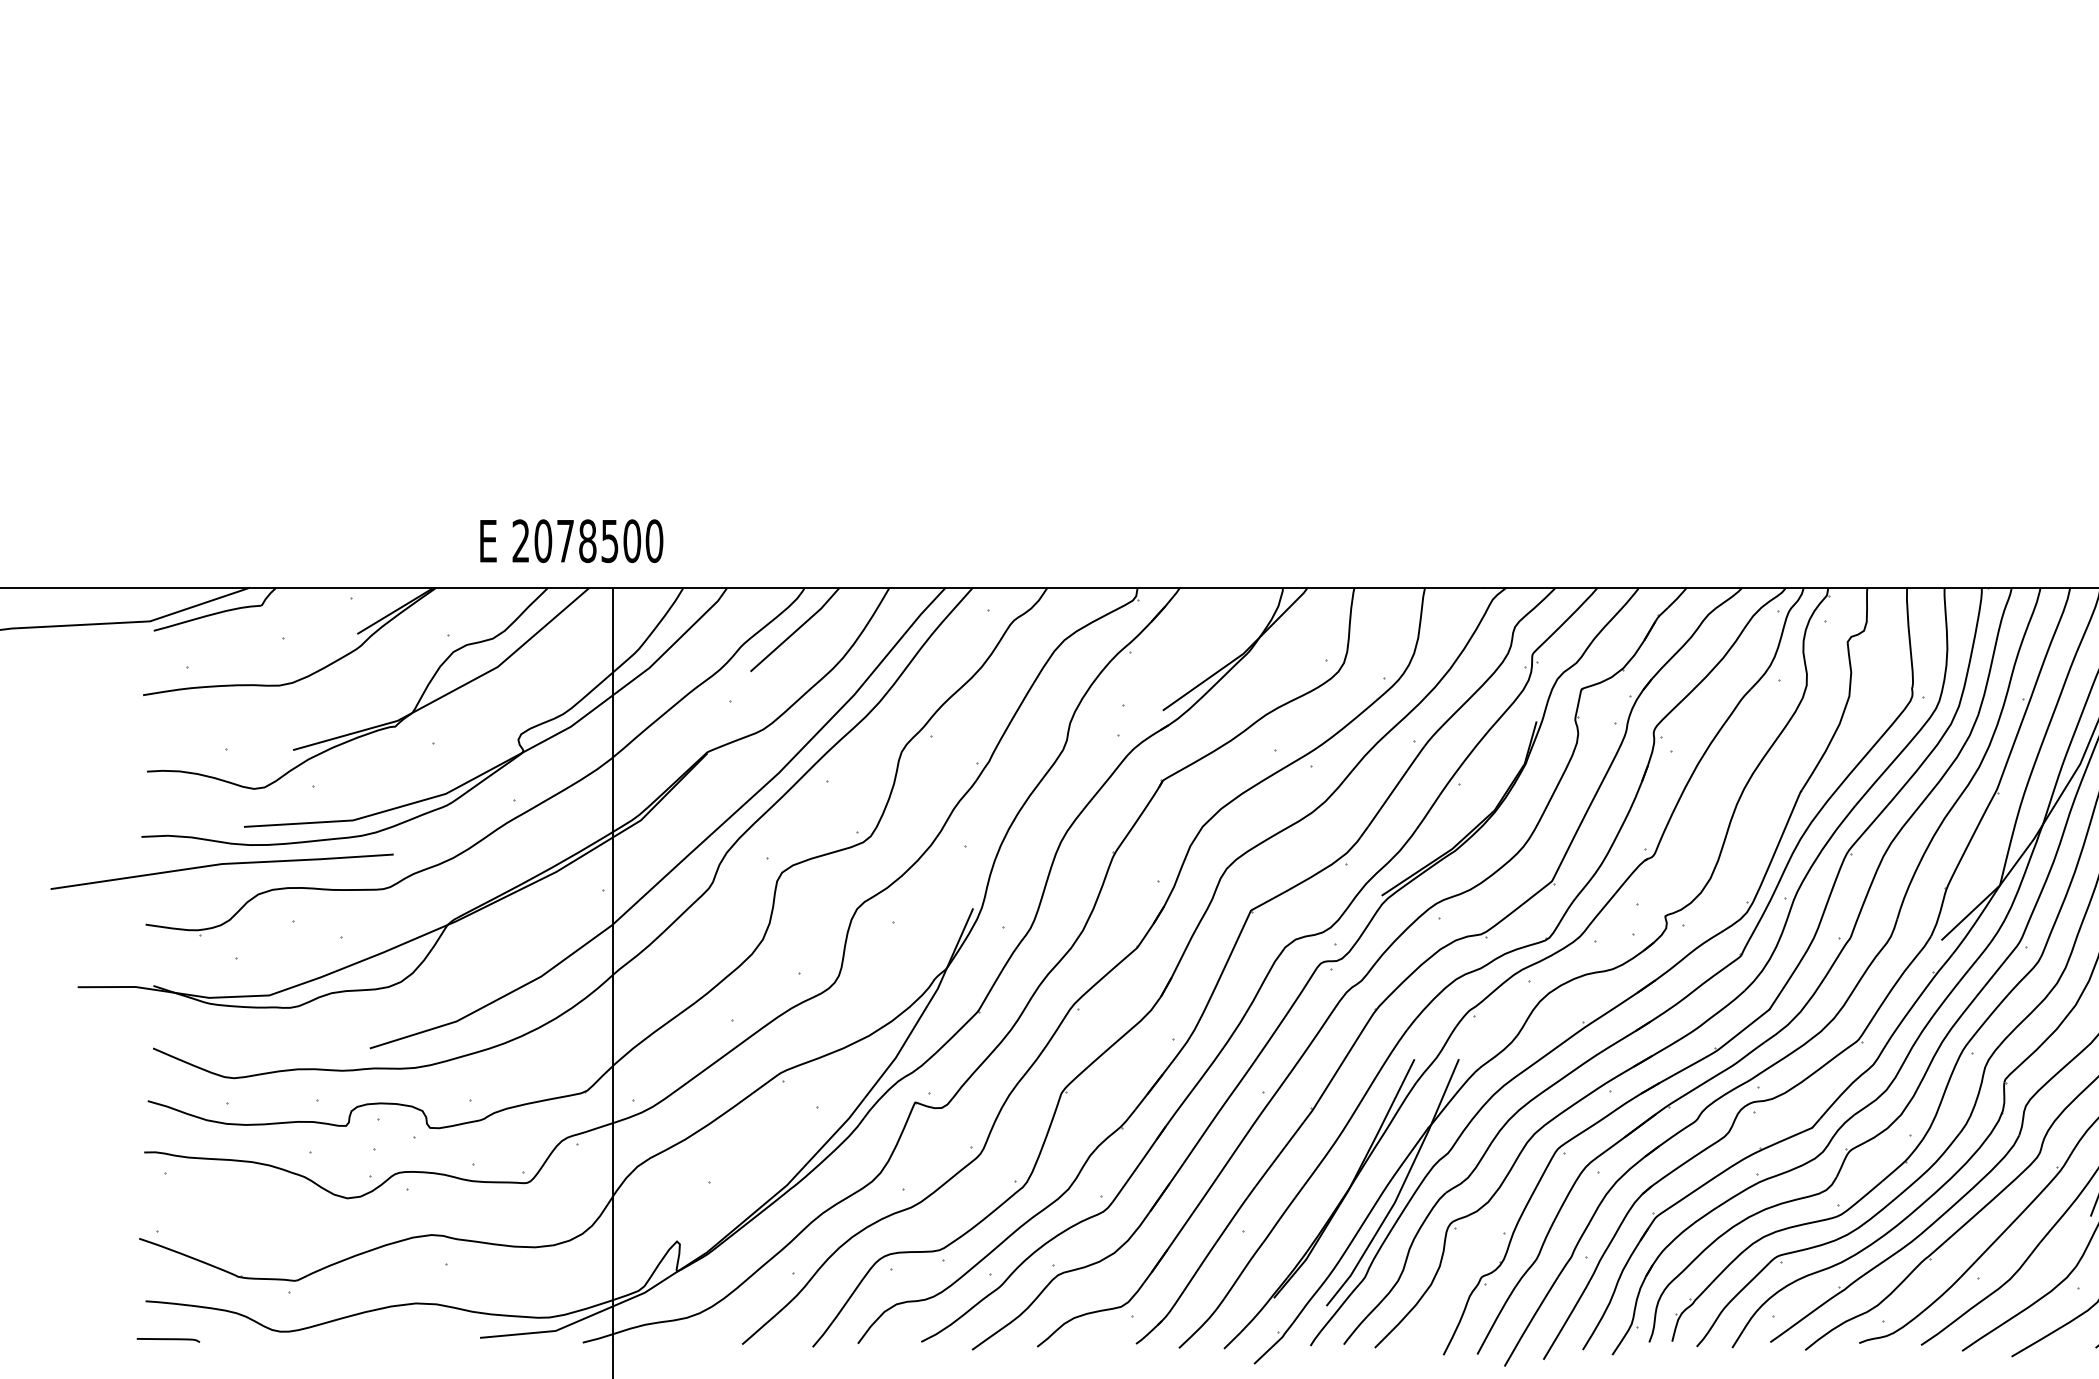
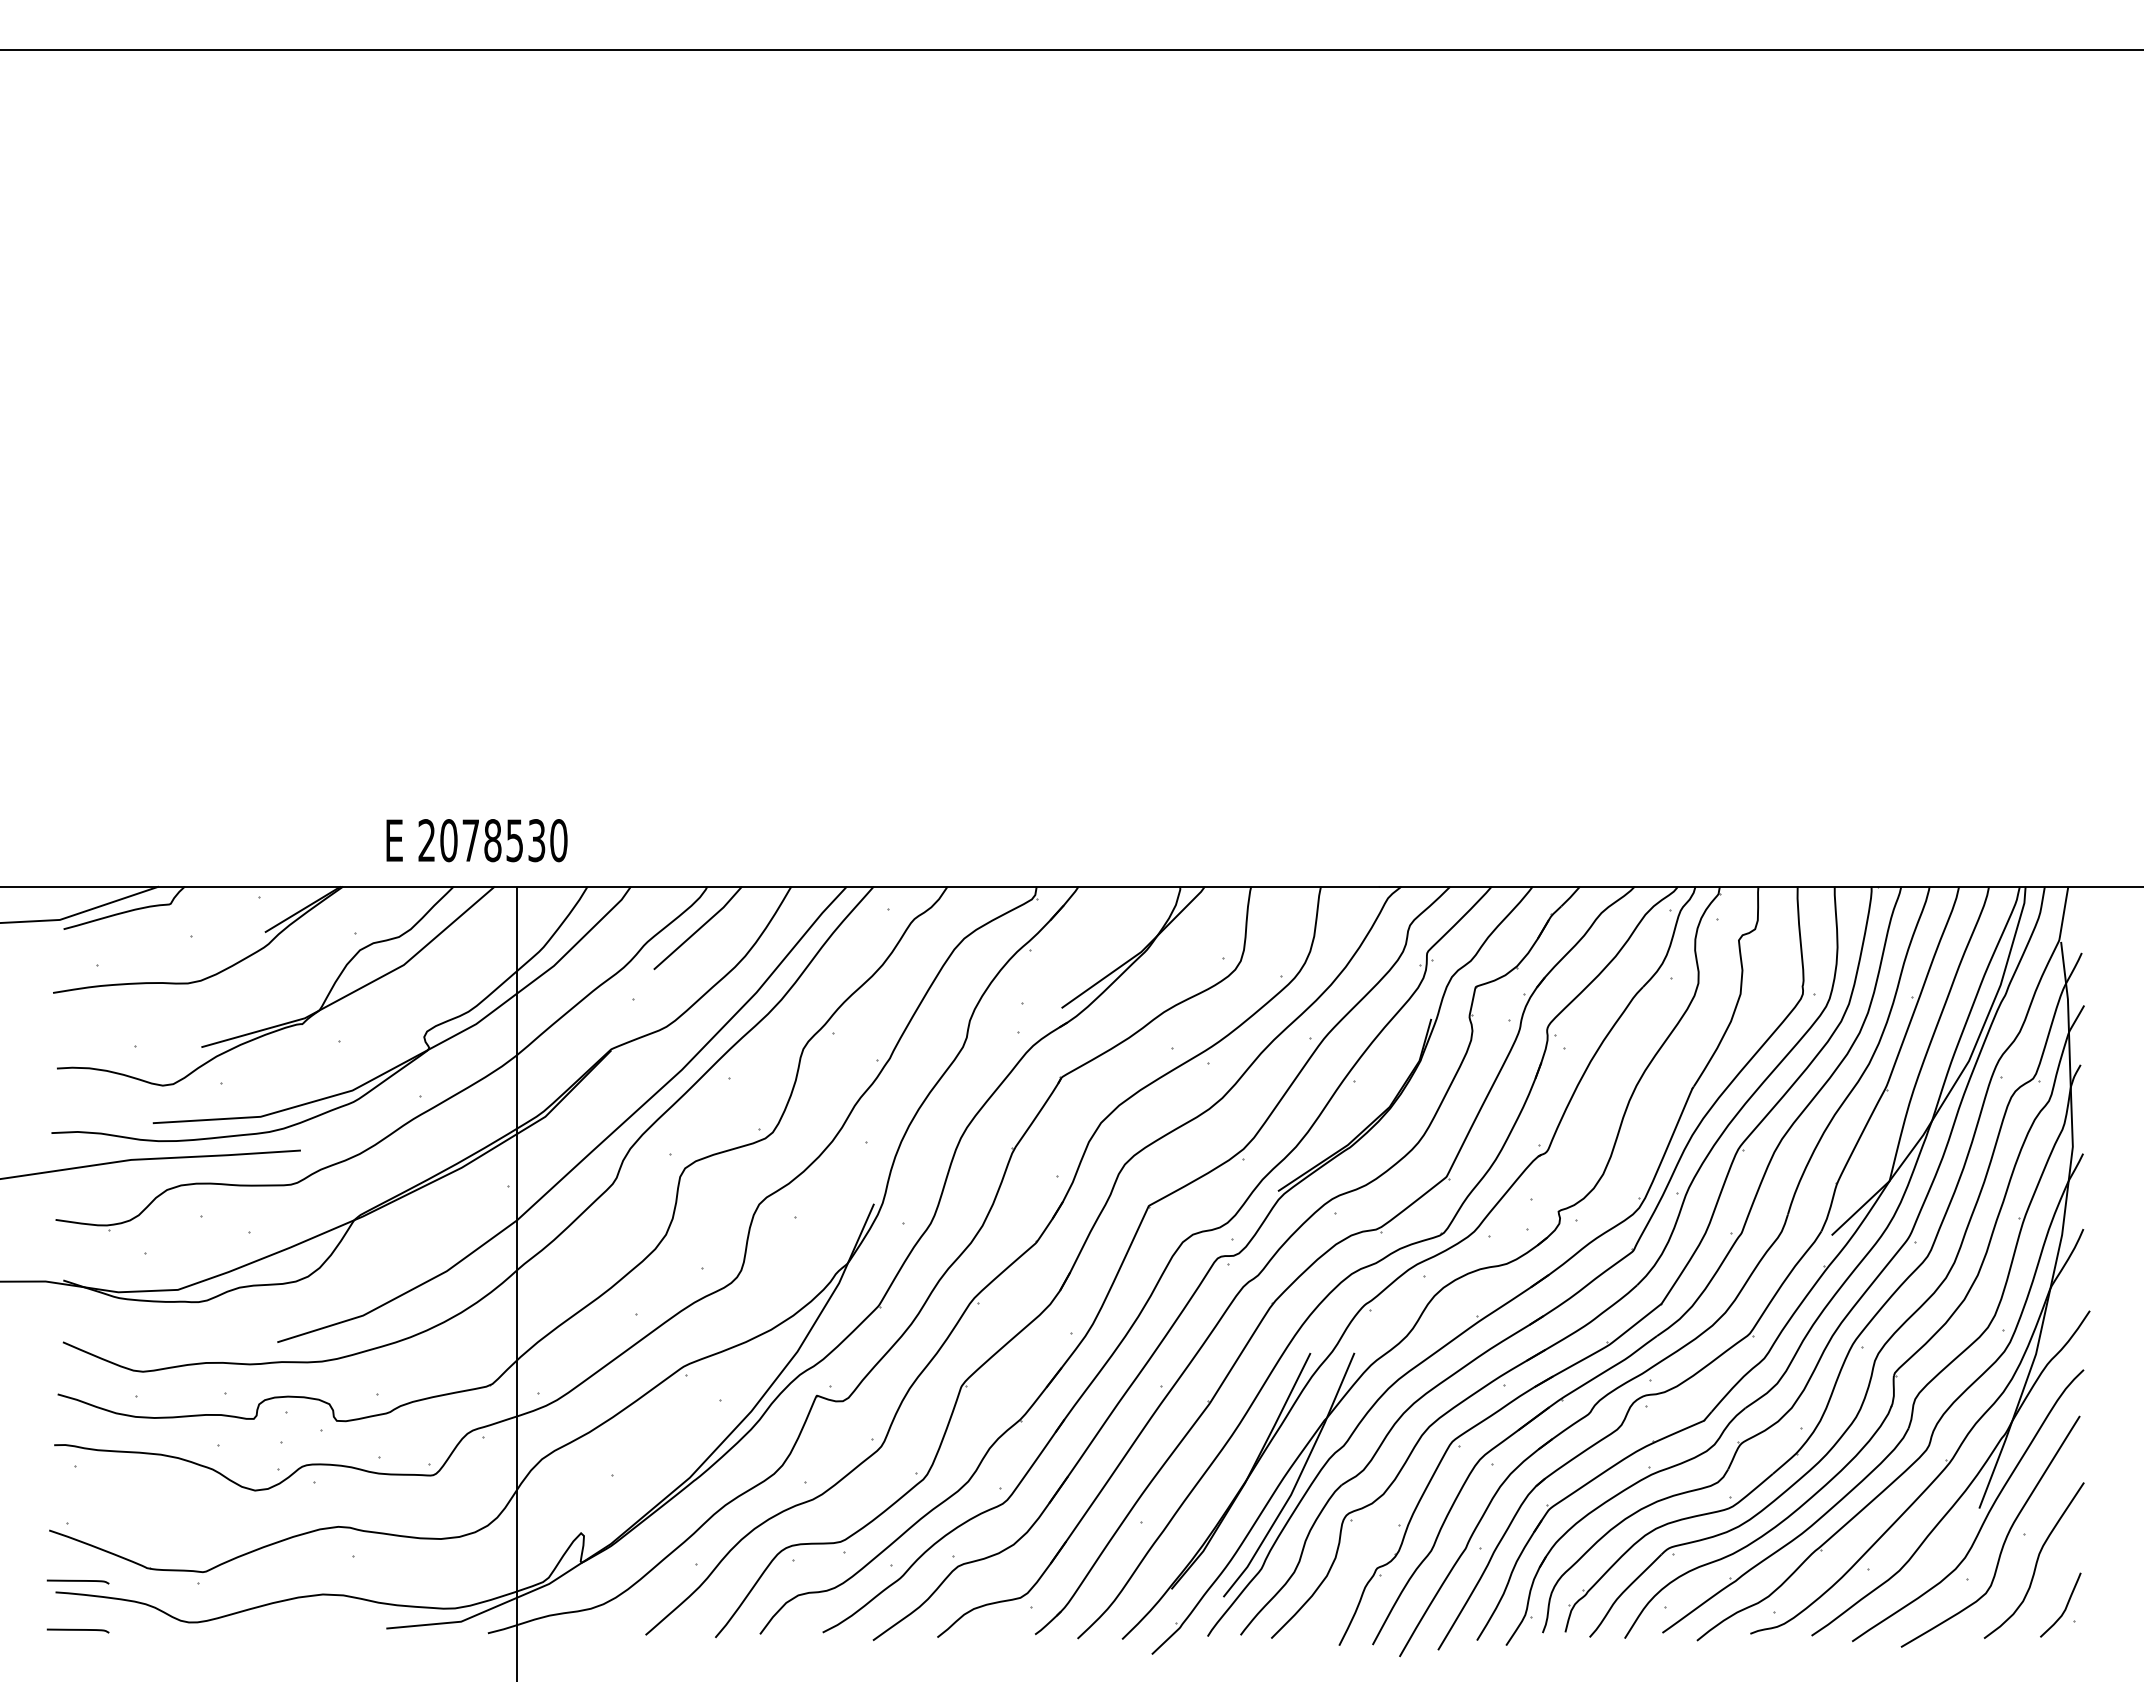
text: (631, 541) -> (536, 840), 2078500 -> 2078530
curve: (167, 1290) -> (77, 1581), added

